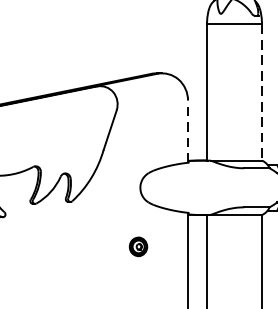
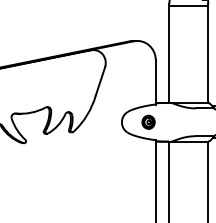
line: (262, 92) -> (208, 54), dashed -> solid
line: (187, 130) -> (155, 81), dashed -> solid
part: (138, 245) -> (148, 121), moved

